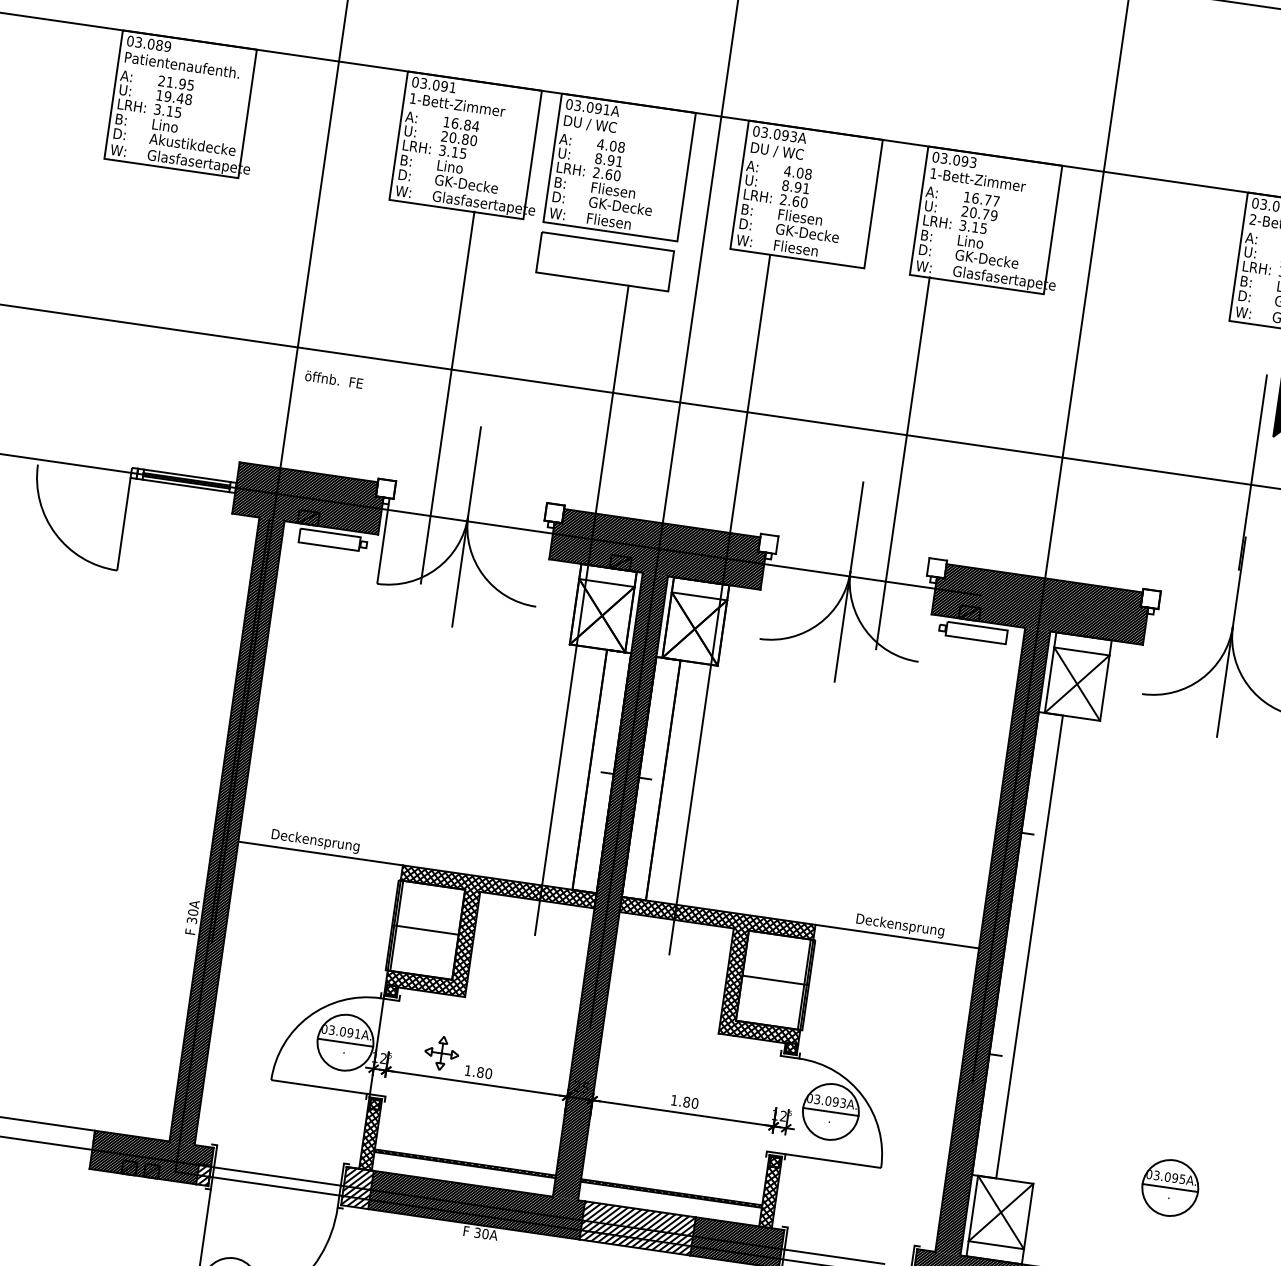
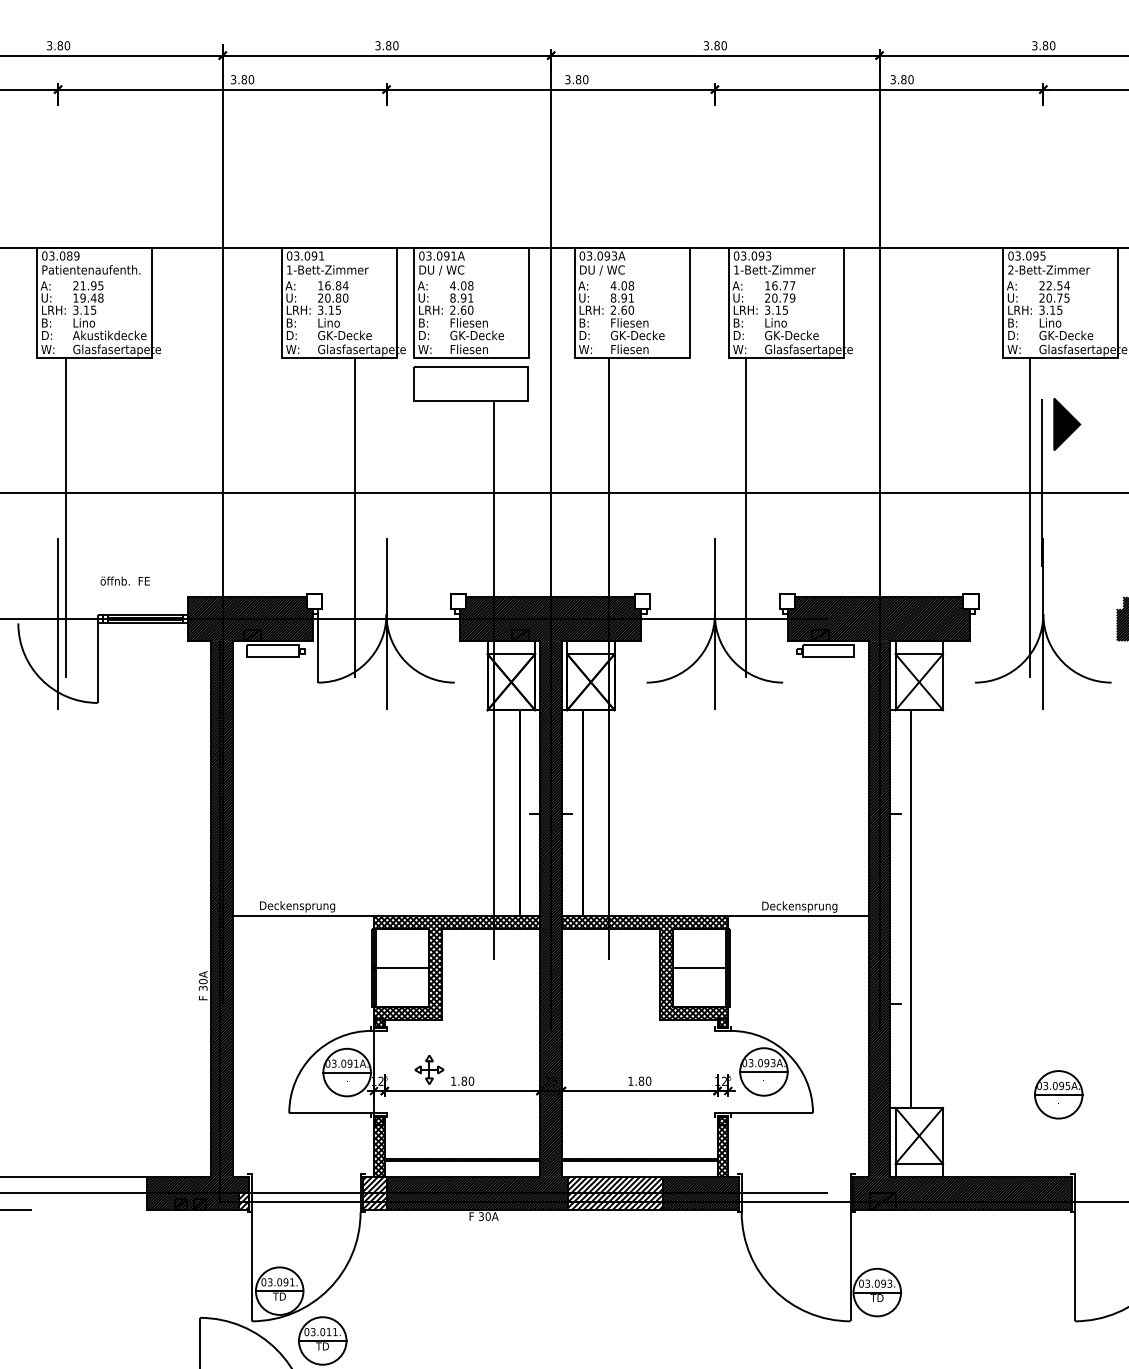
line: (110, 349) -> (65, 517), added
text: (333, 378) -> (124, 580), moved
line: (84, 471) -> (58, 623), added
line: (1234, 511) -> (1030, 517), added

